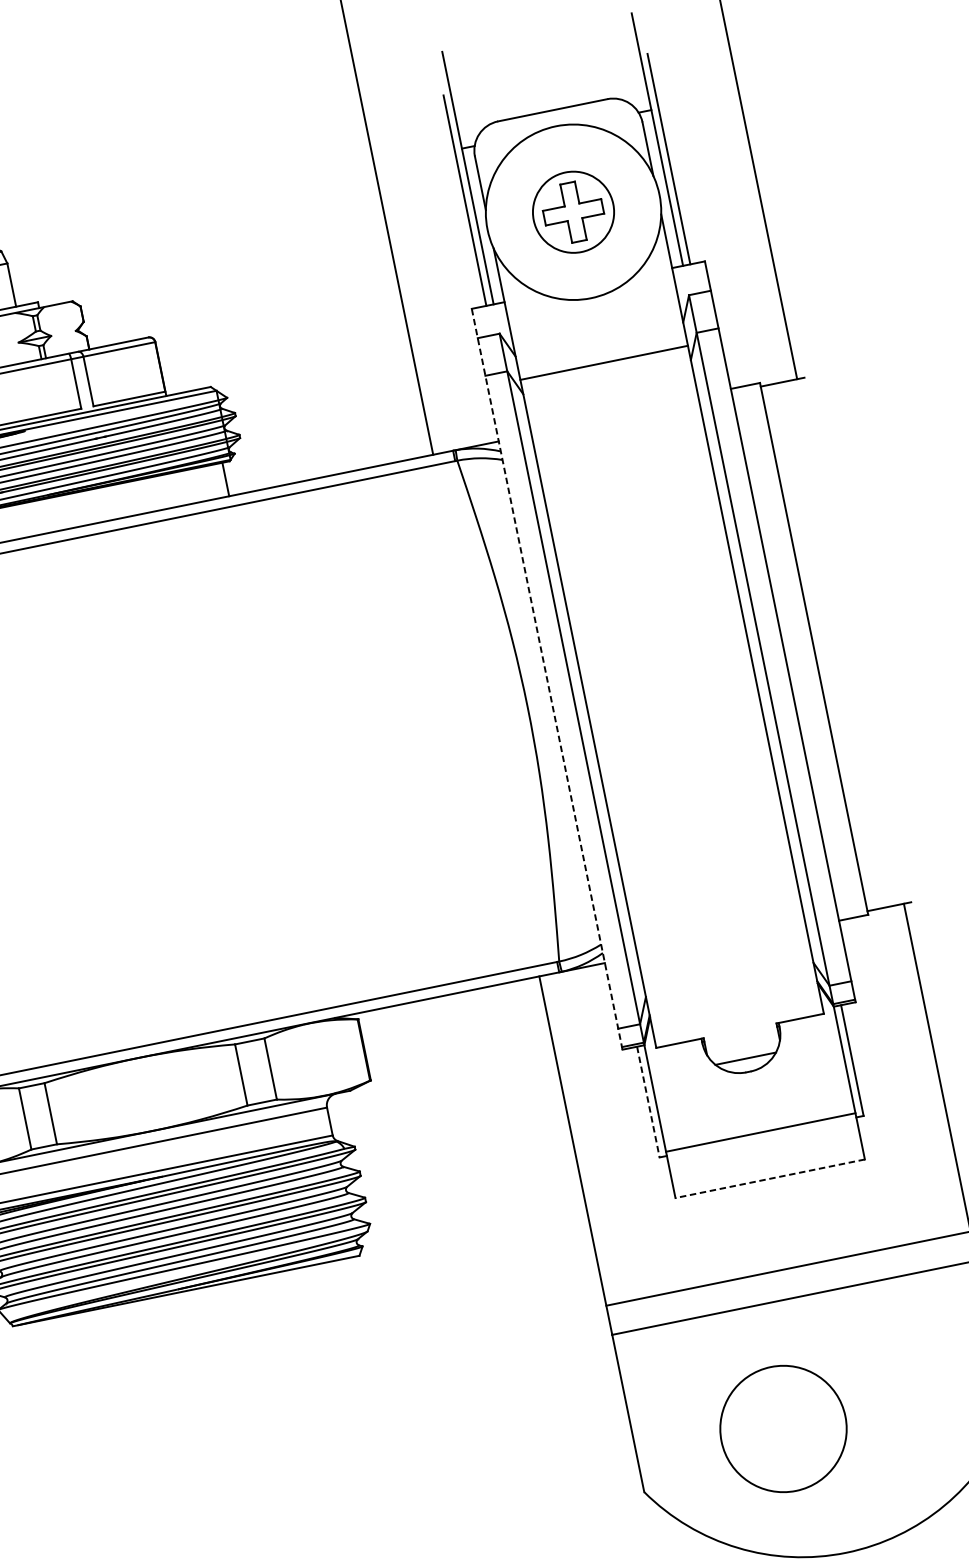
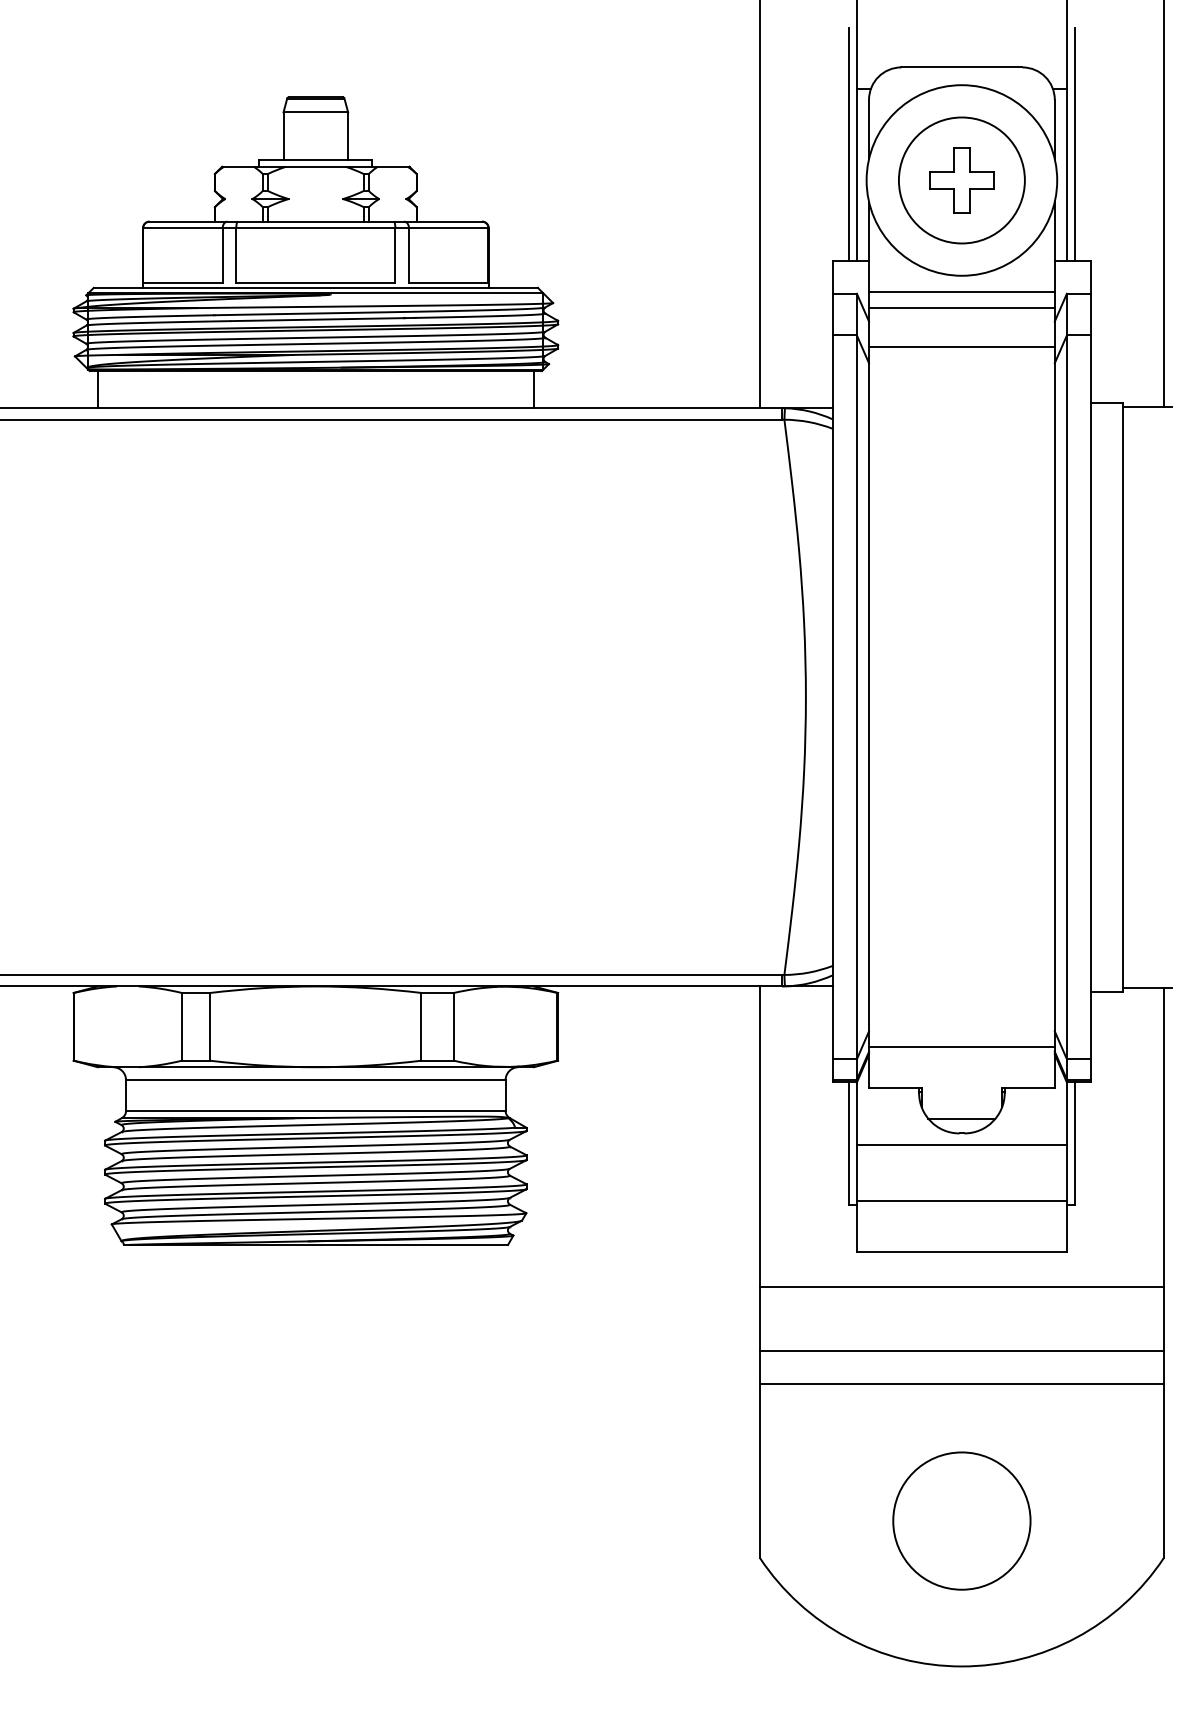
circle: (573, 212) -> (961, 180), size x1.43
line: (593, 312) -> (961, 291), added
line: (596, 326) -> (961, 307), added
line: (546, 678) -> (832, 671), dashed -> solid
line: (732, 994) -> (961, 1047), added
line: (750, 1082) -> (961, 1144), added
line: (648, 1102) -> (848, 1144), dashed -> solid
line: (769, 1178) -> (961, 1251), dashed -> solid
line: (776, 1210) -> (961, 1286), added
circle: (783, 1428) -> (961, 1520), moved

